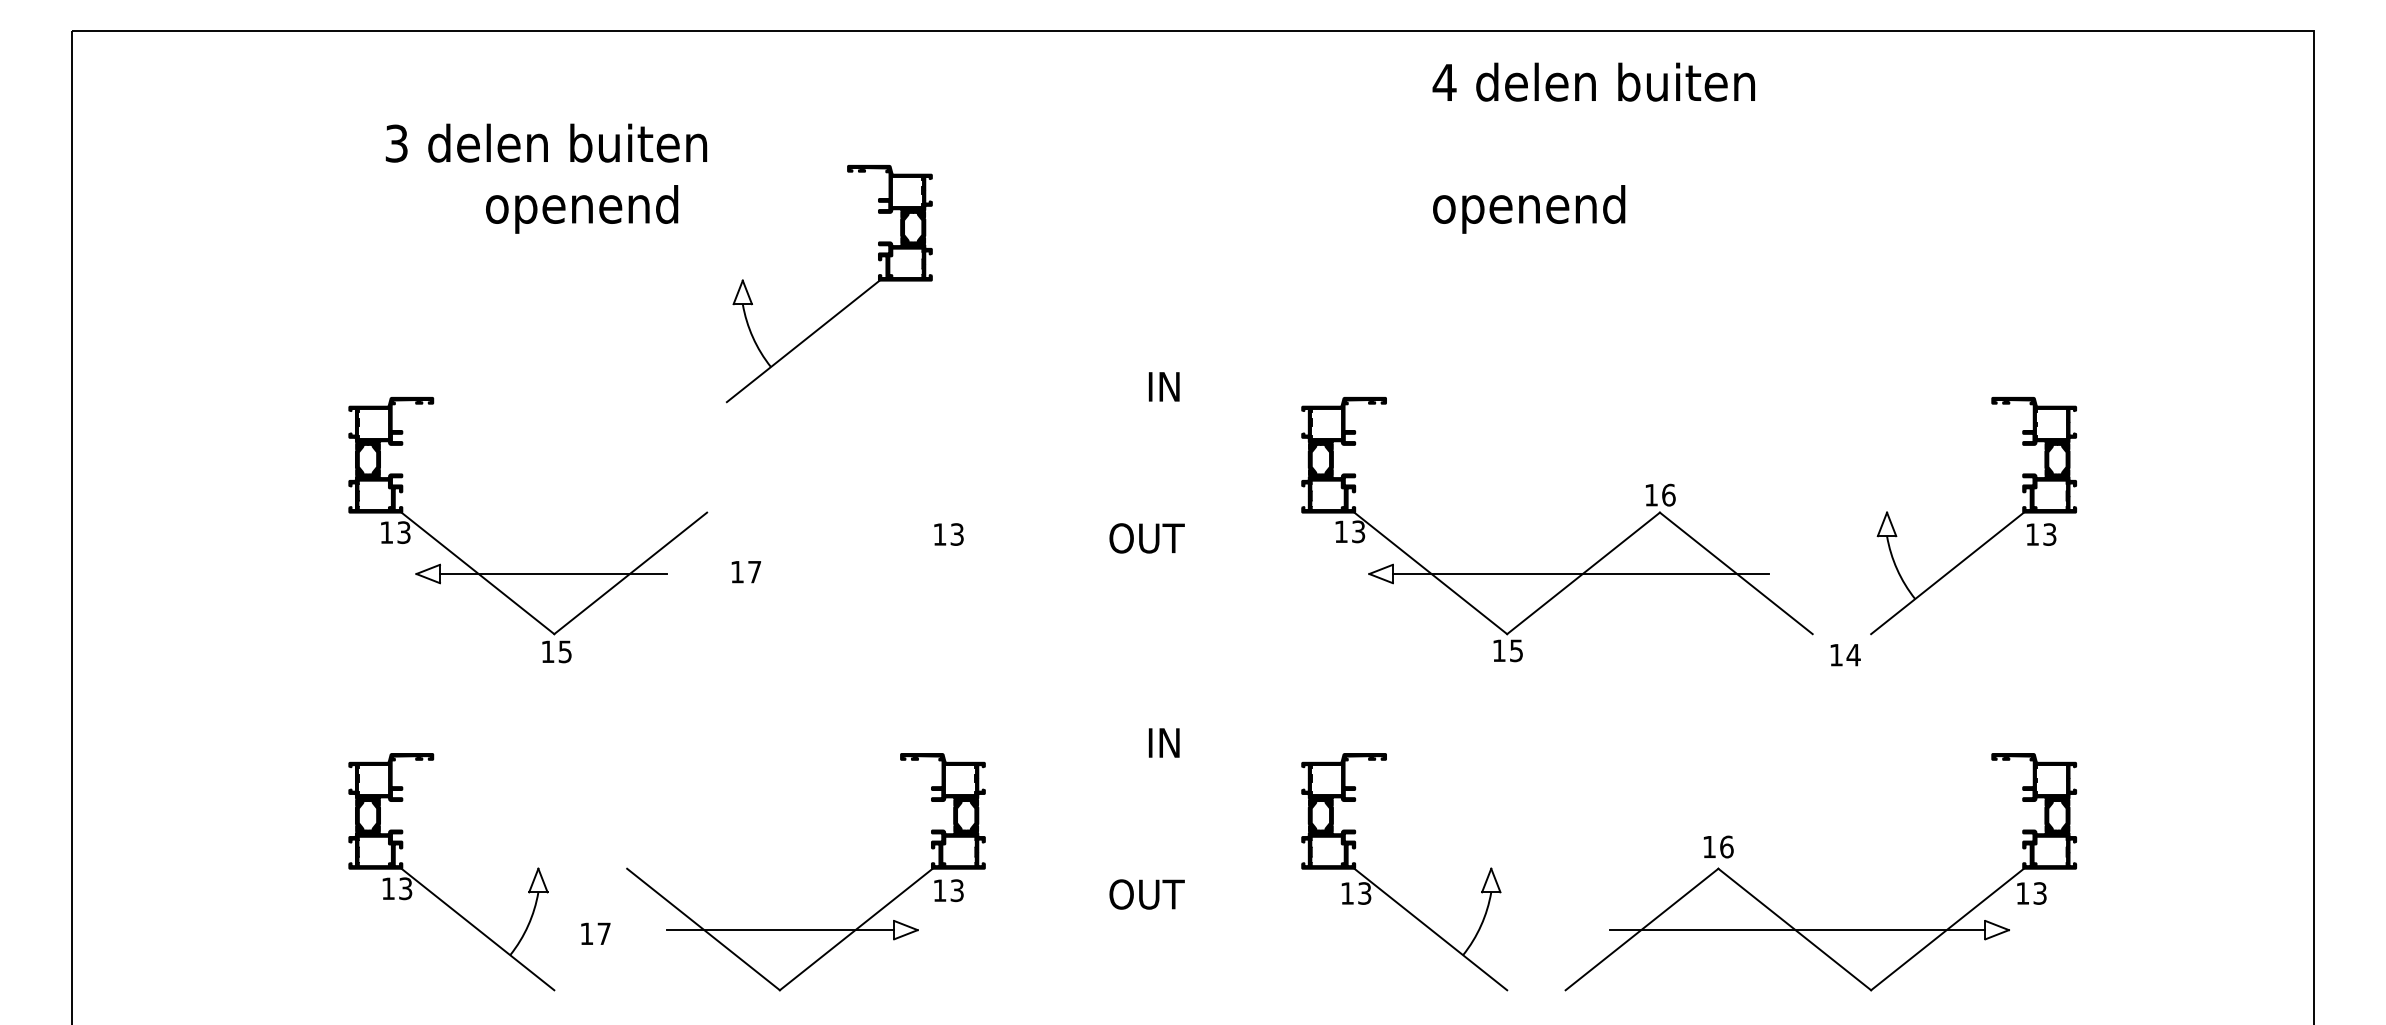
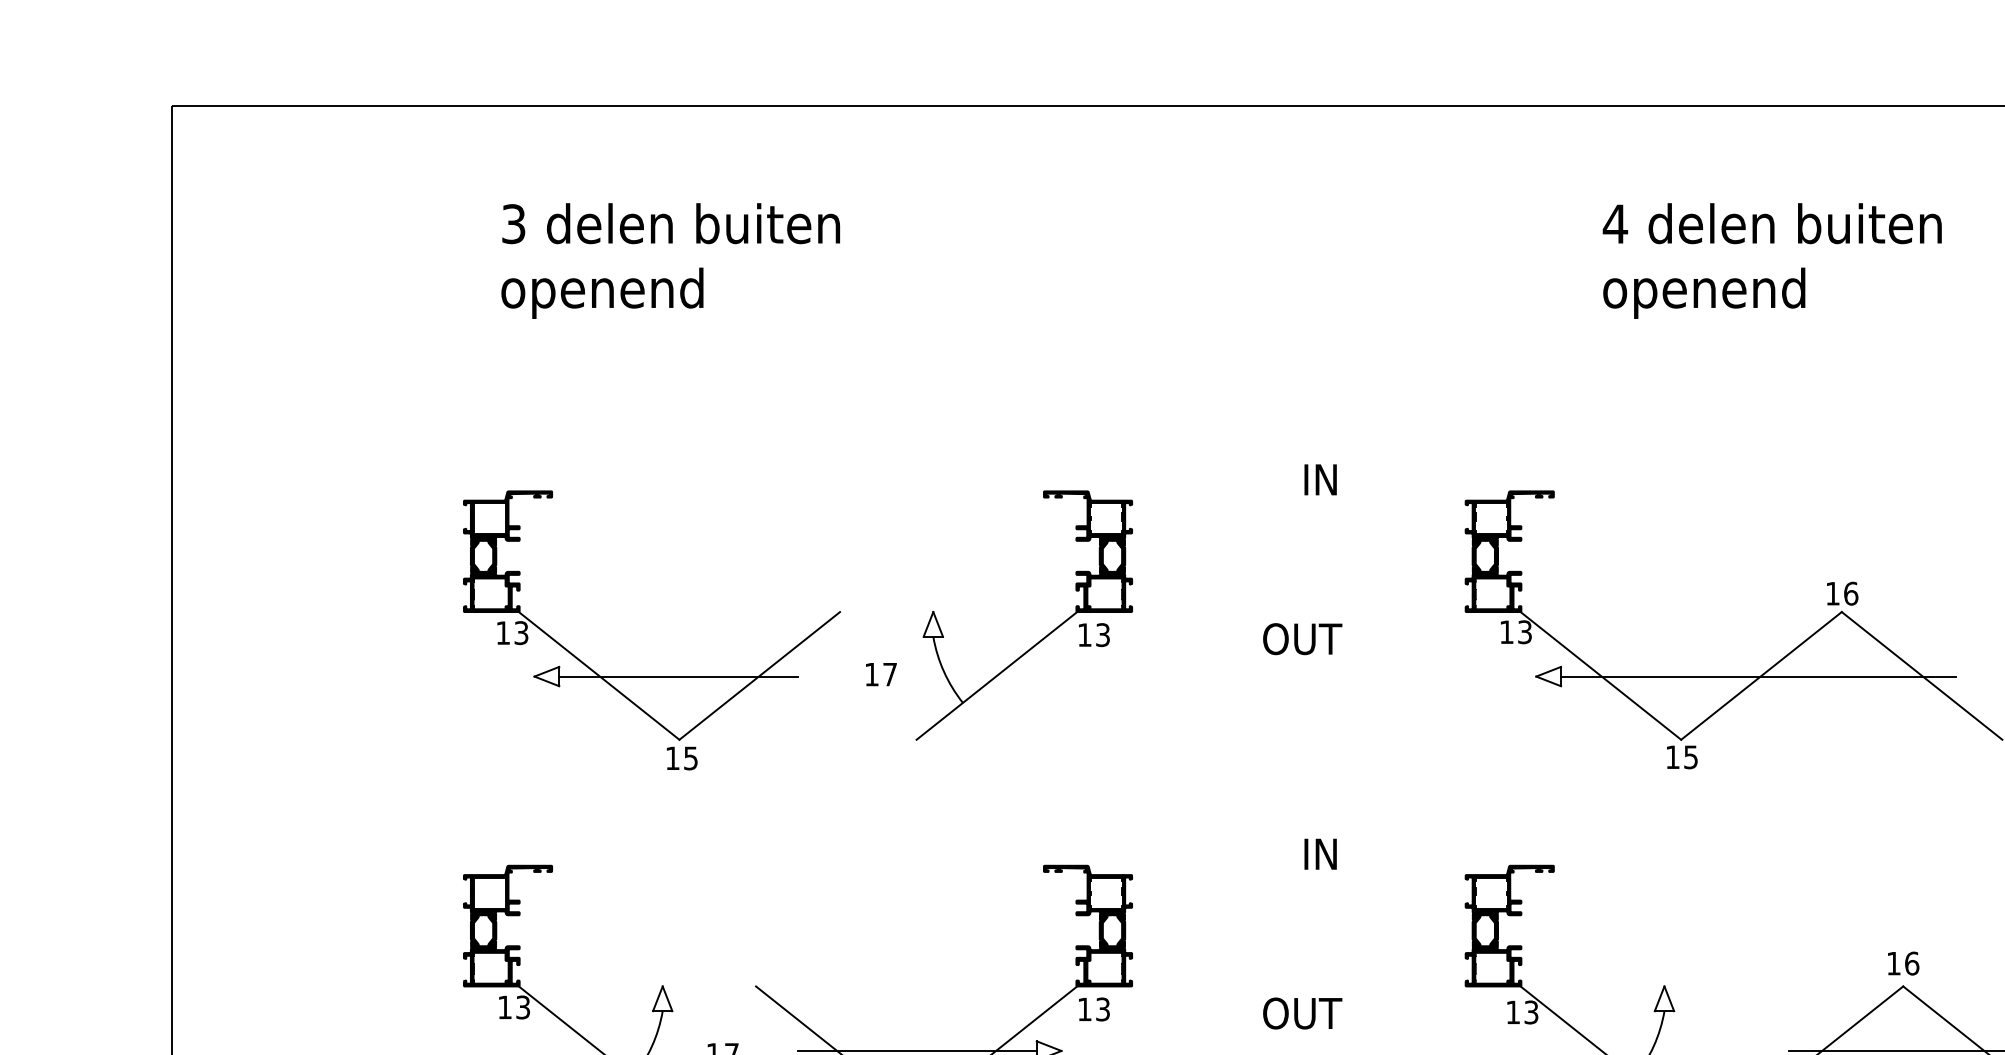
text: (1593, 81) -> (1771, 222), moved
text: (582, 209) -> (602, 293), moved
part: (846, 305) -> (1042, 638), moved

